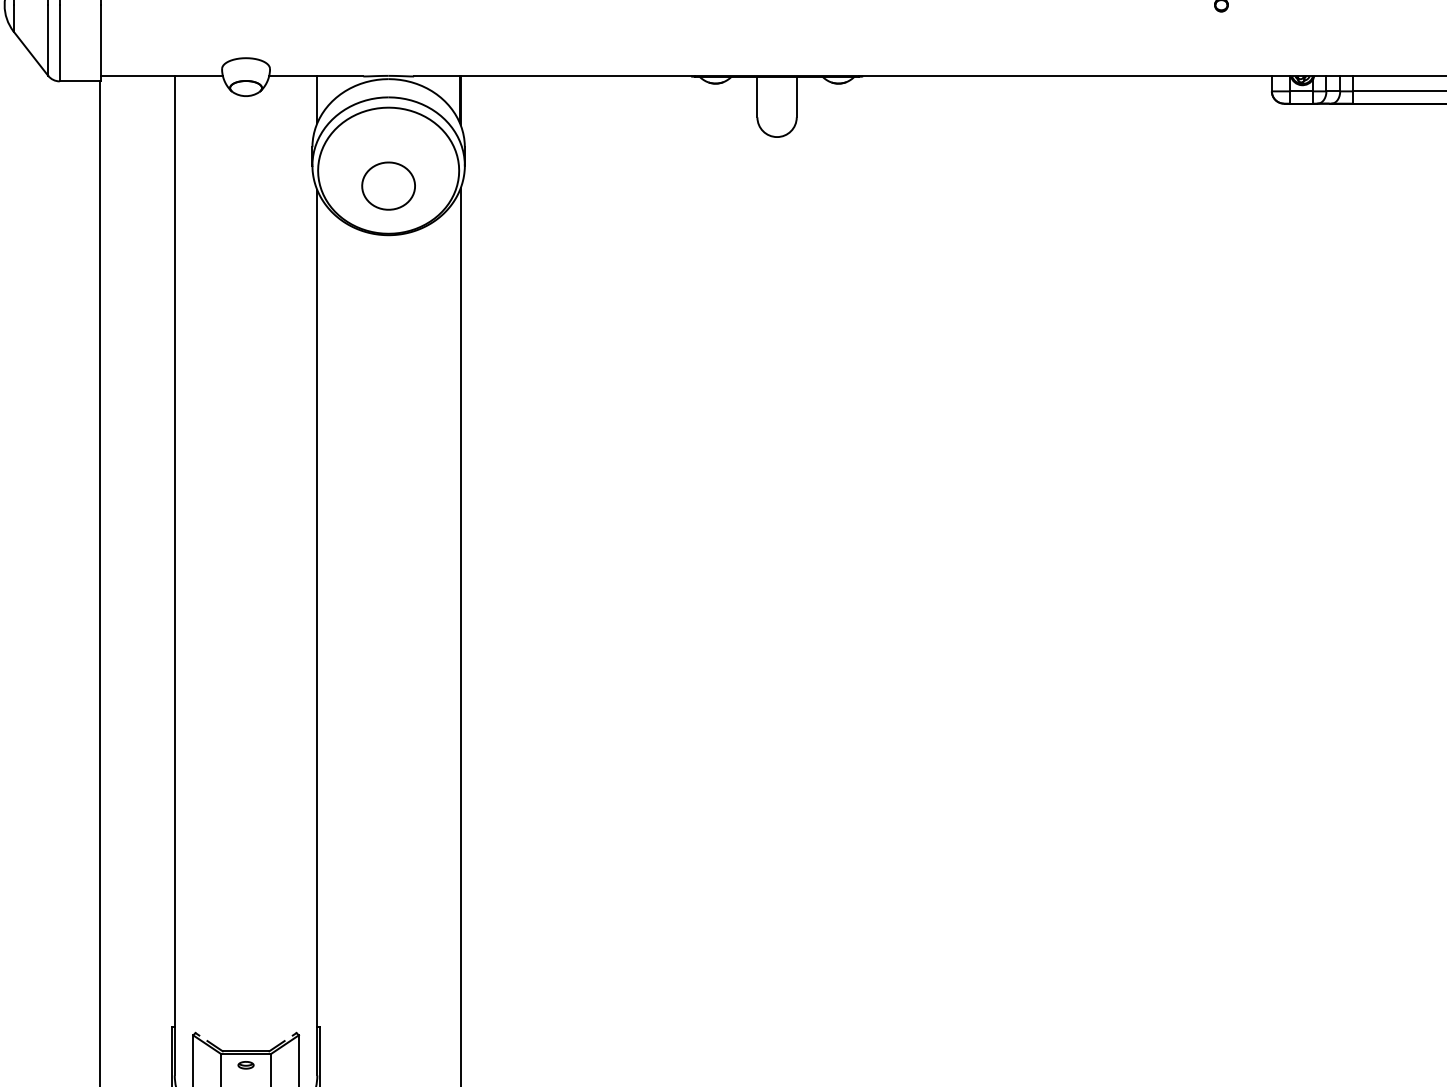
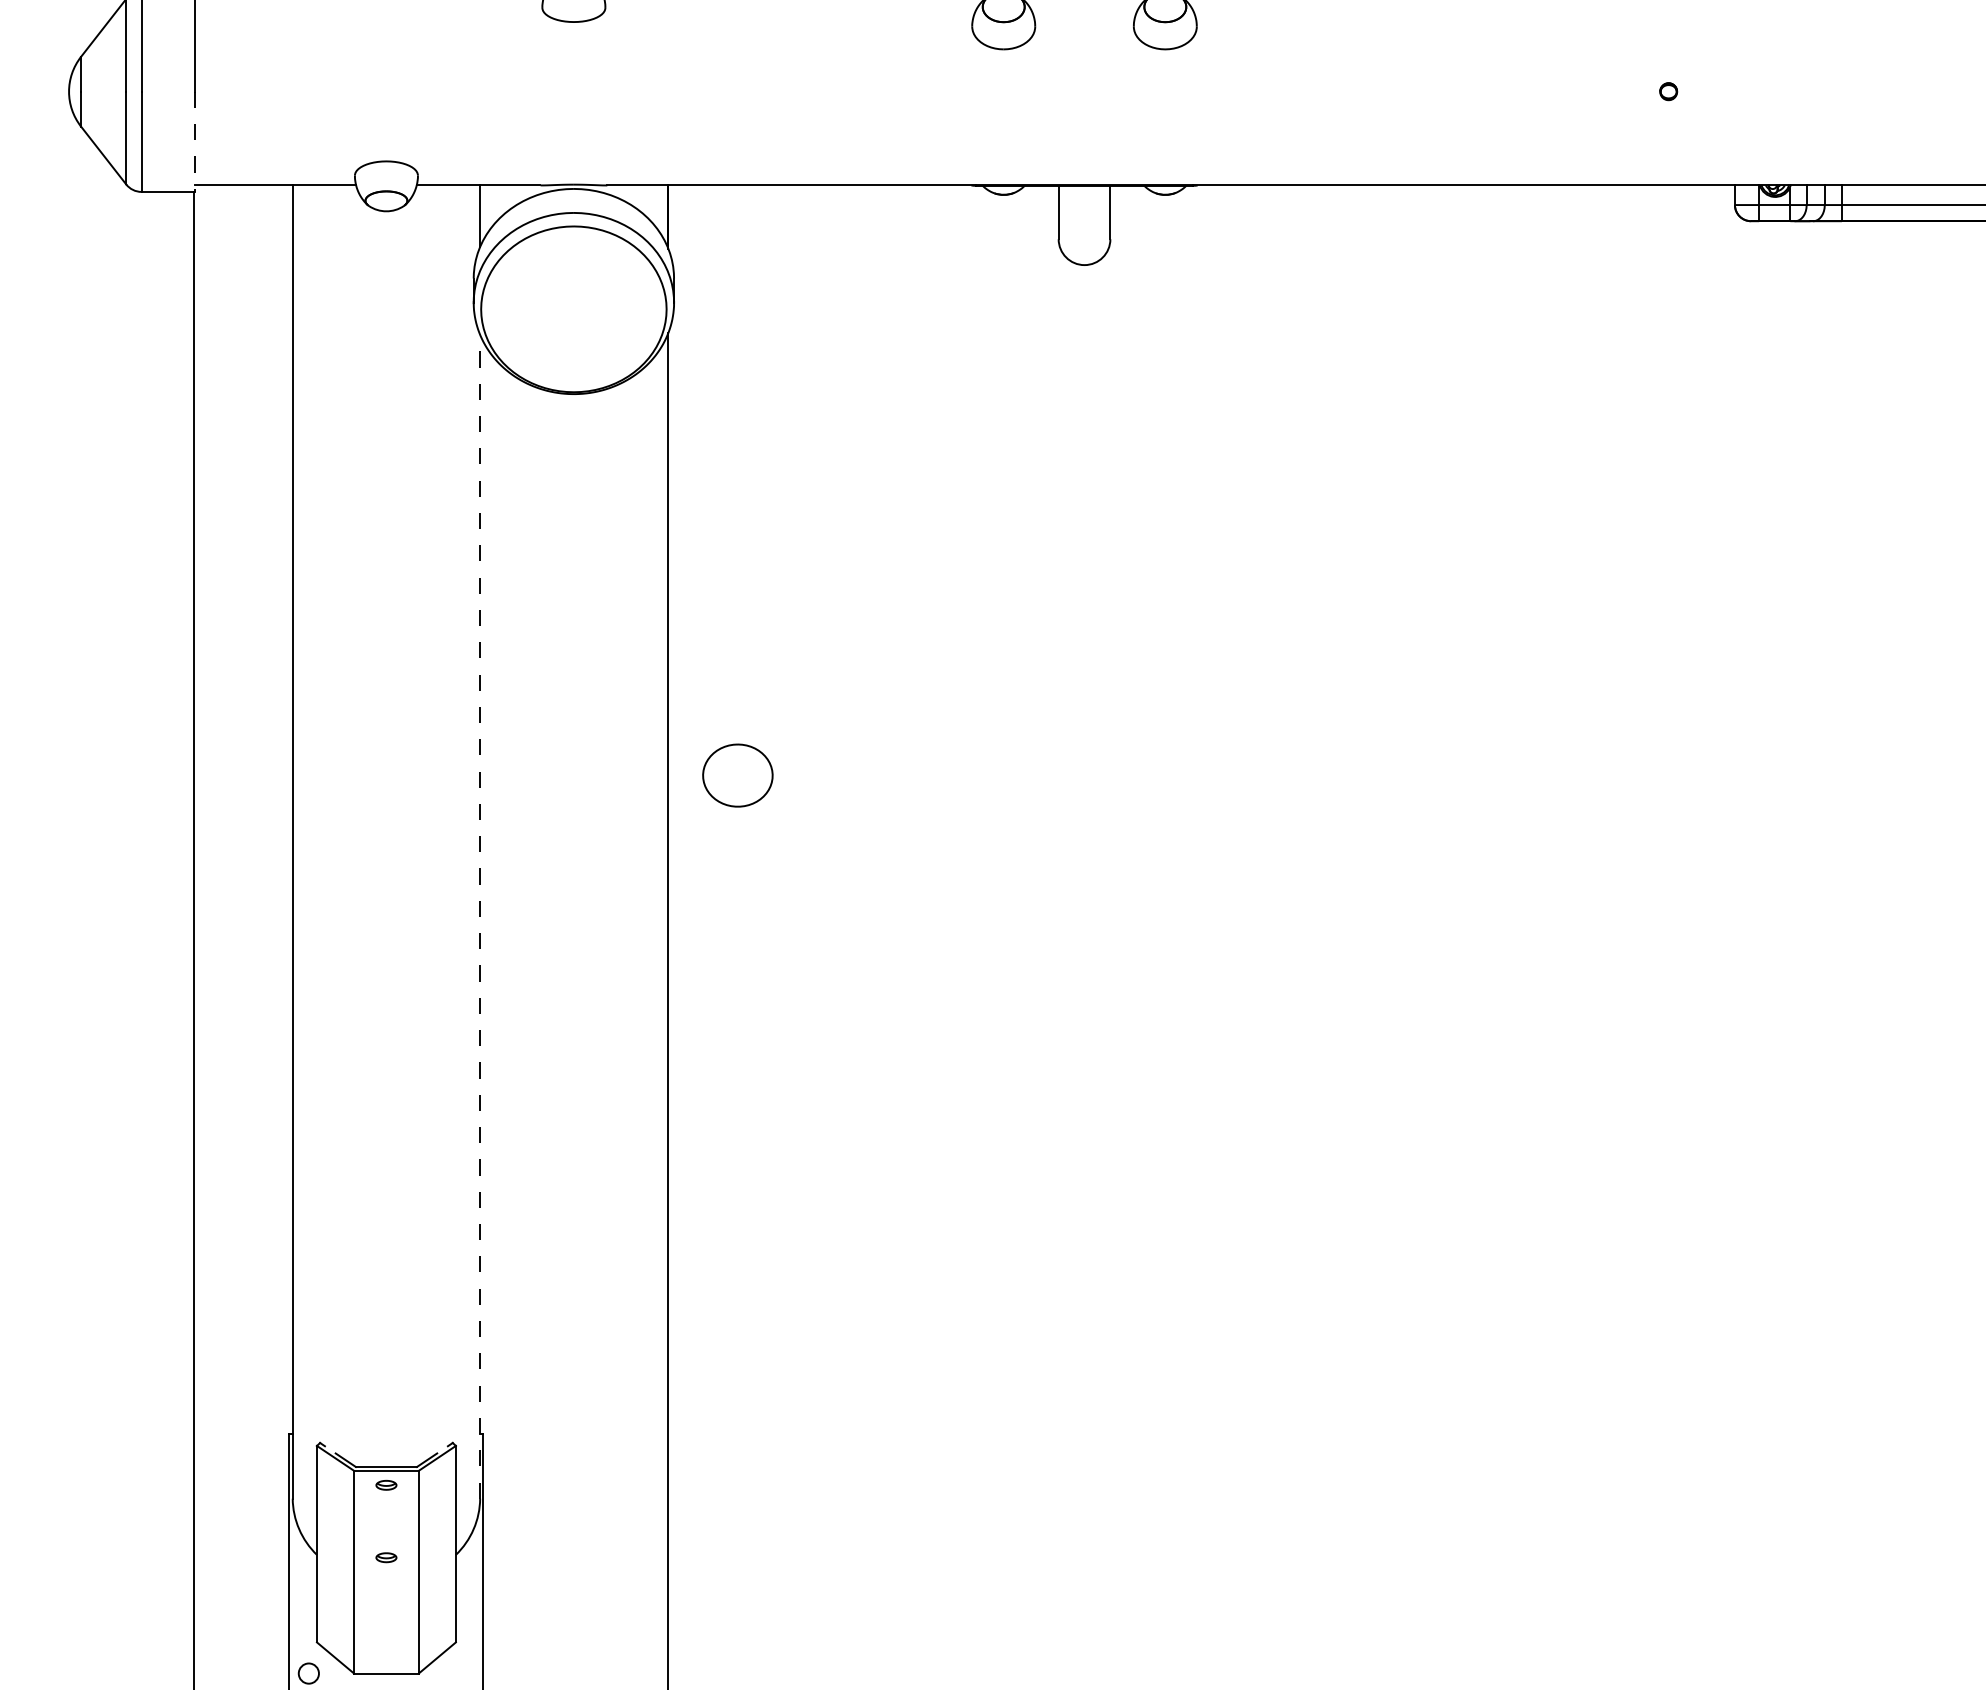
line: (100, 43) -> (195, 142), solid -> dashed
part: (388, 186) -> (737, 775), moved
line: (317, 632) -> (480, 916), solid -> dashed

